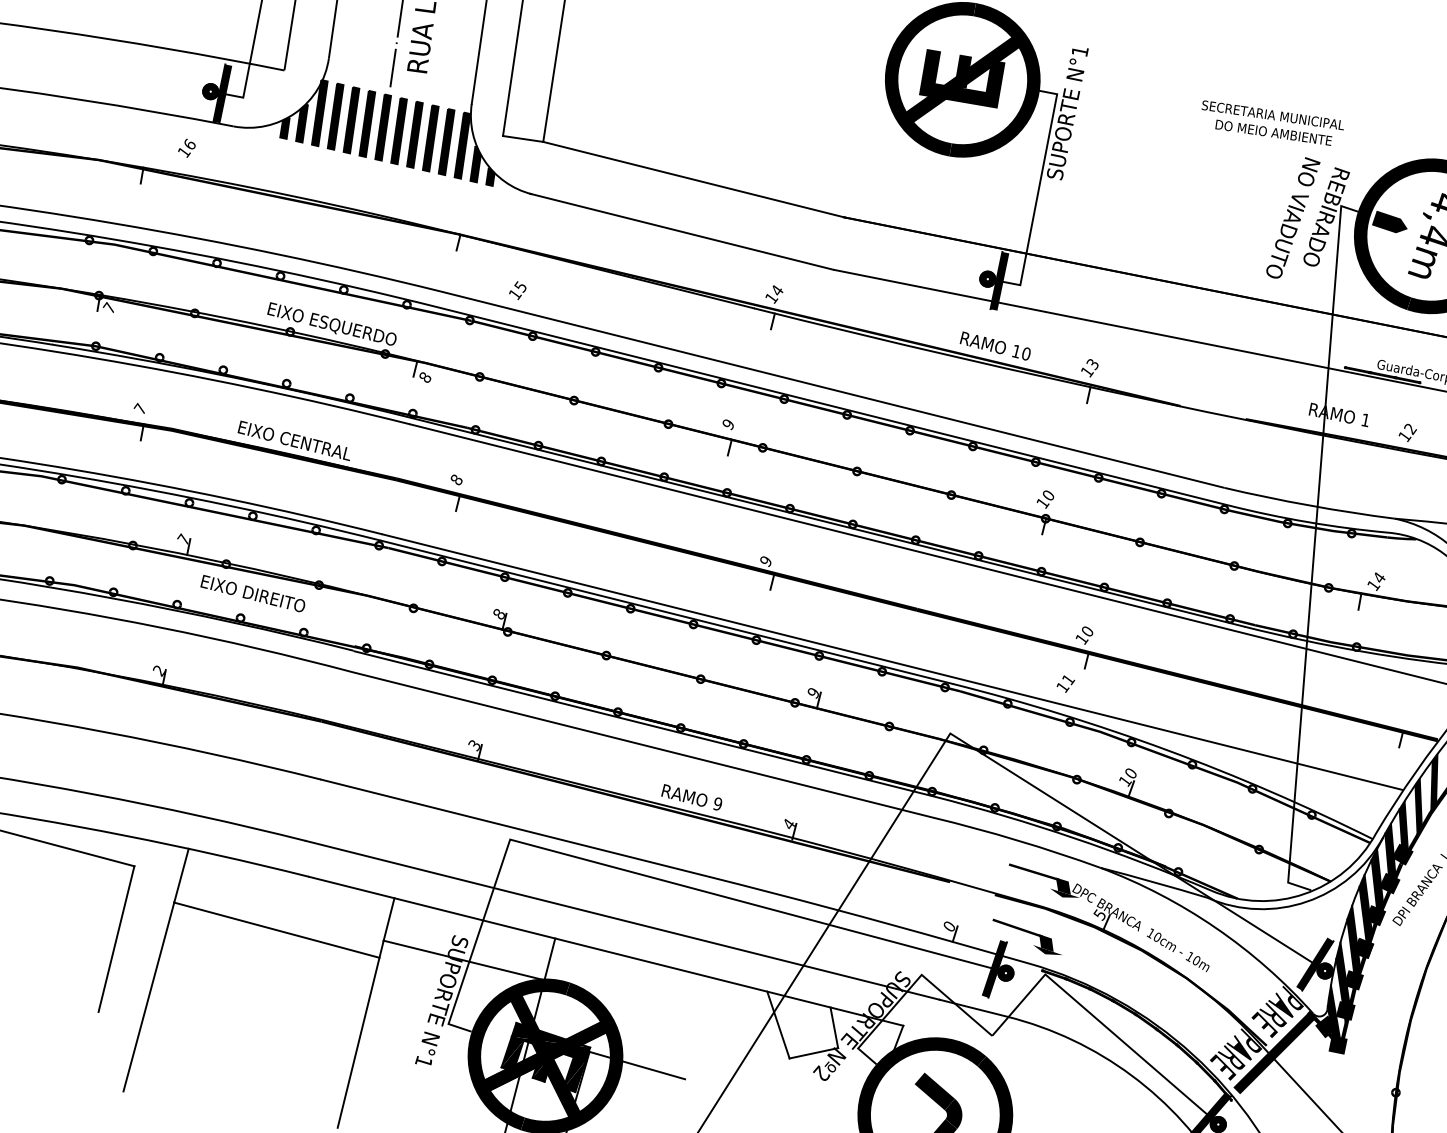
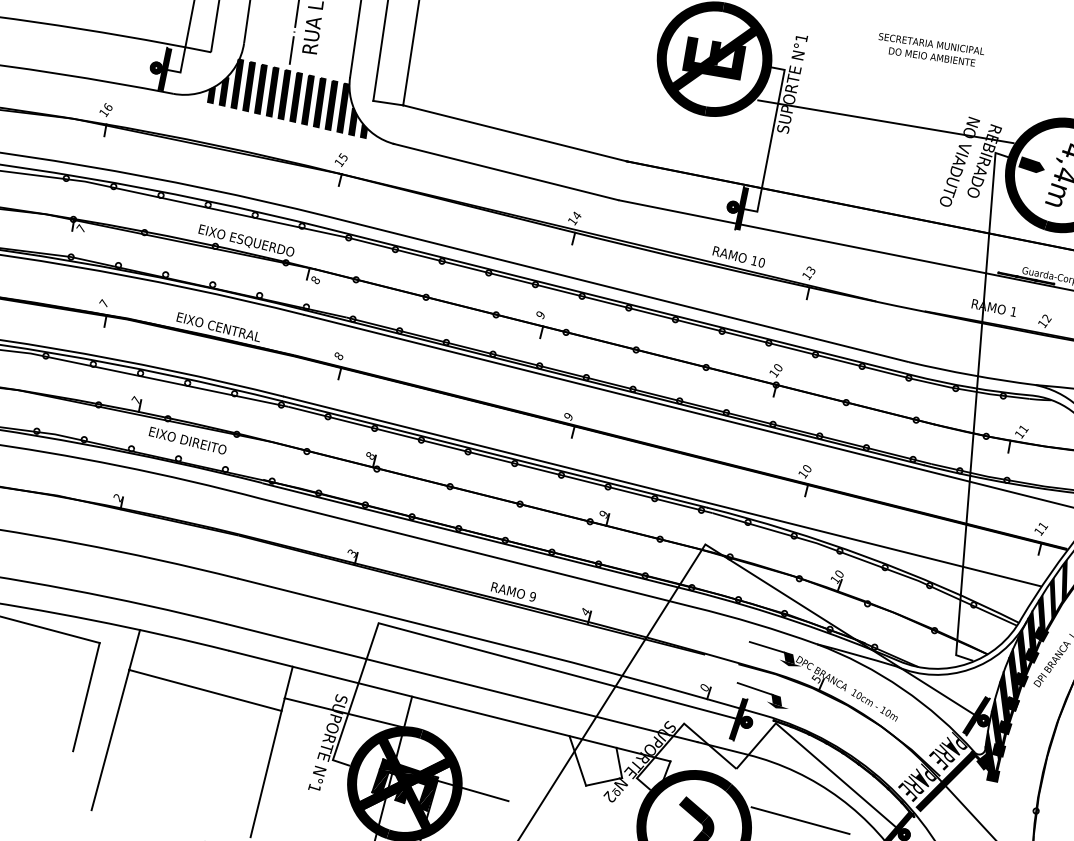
text: (1272, 122) -> (931, 49), moved
text: (186, 147) -> (105, 109), moved
line: (1193, 163) -> (885, 121), added
text: (517, 290) -> (341, 159), moved
text: (1379, 577) -> (1023, 428), 14 -> 11
text: (1065, 683) -> (1041, 528), moved
line: (1078, 1105) -> (800, 820), added

